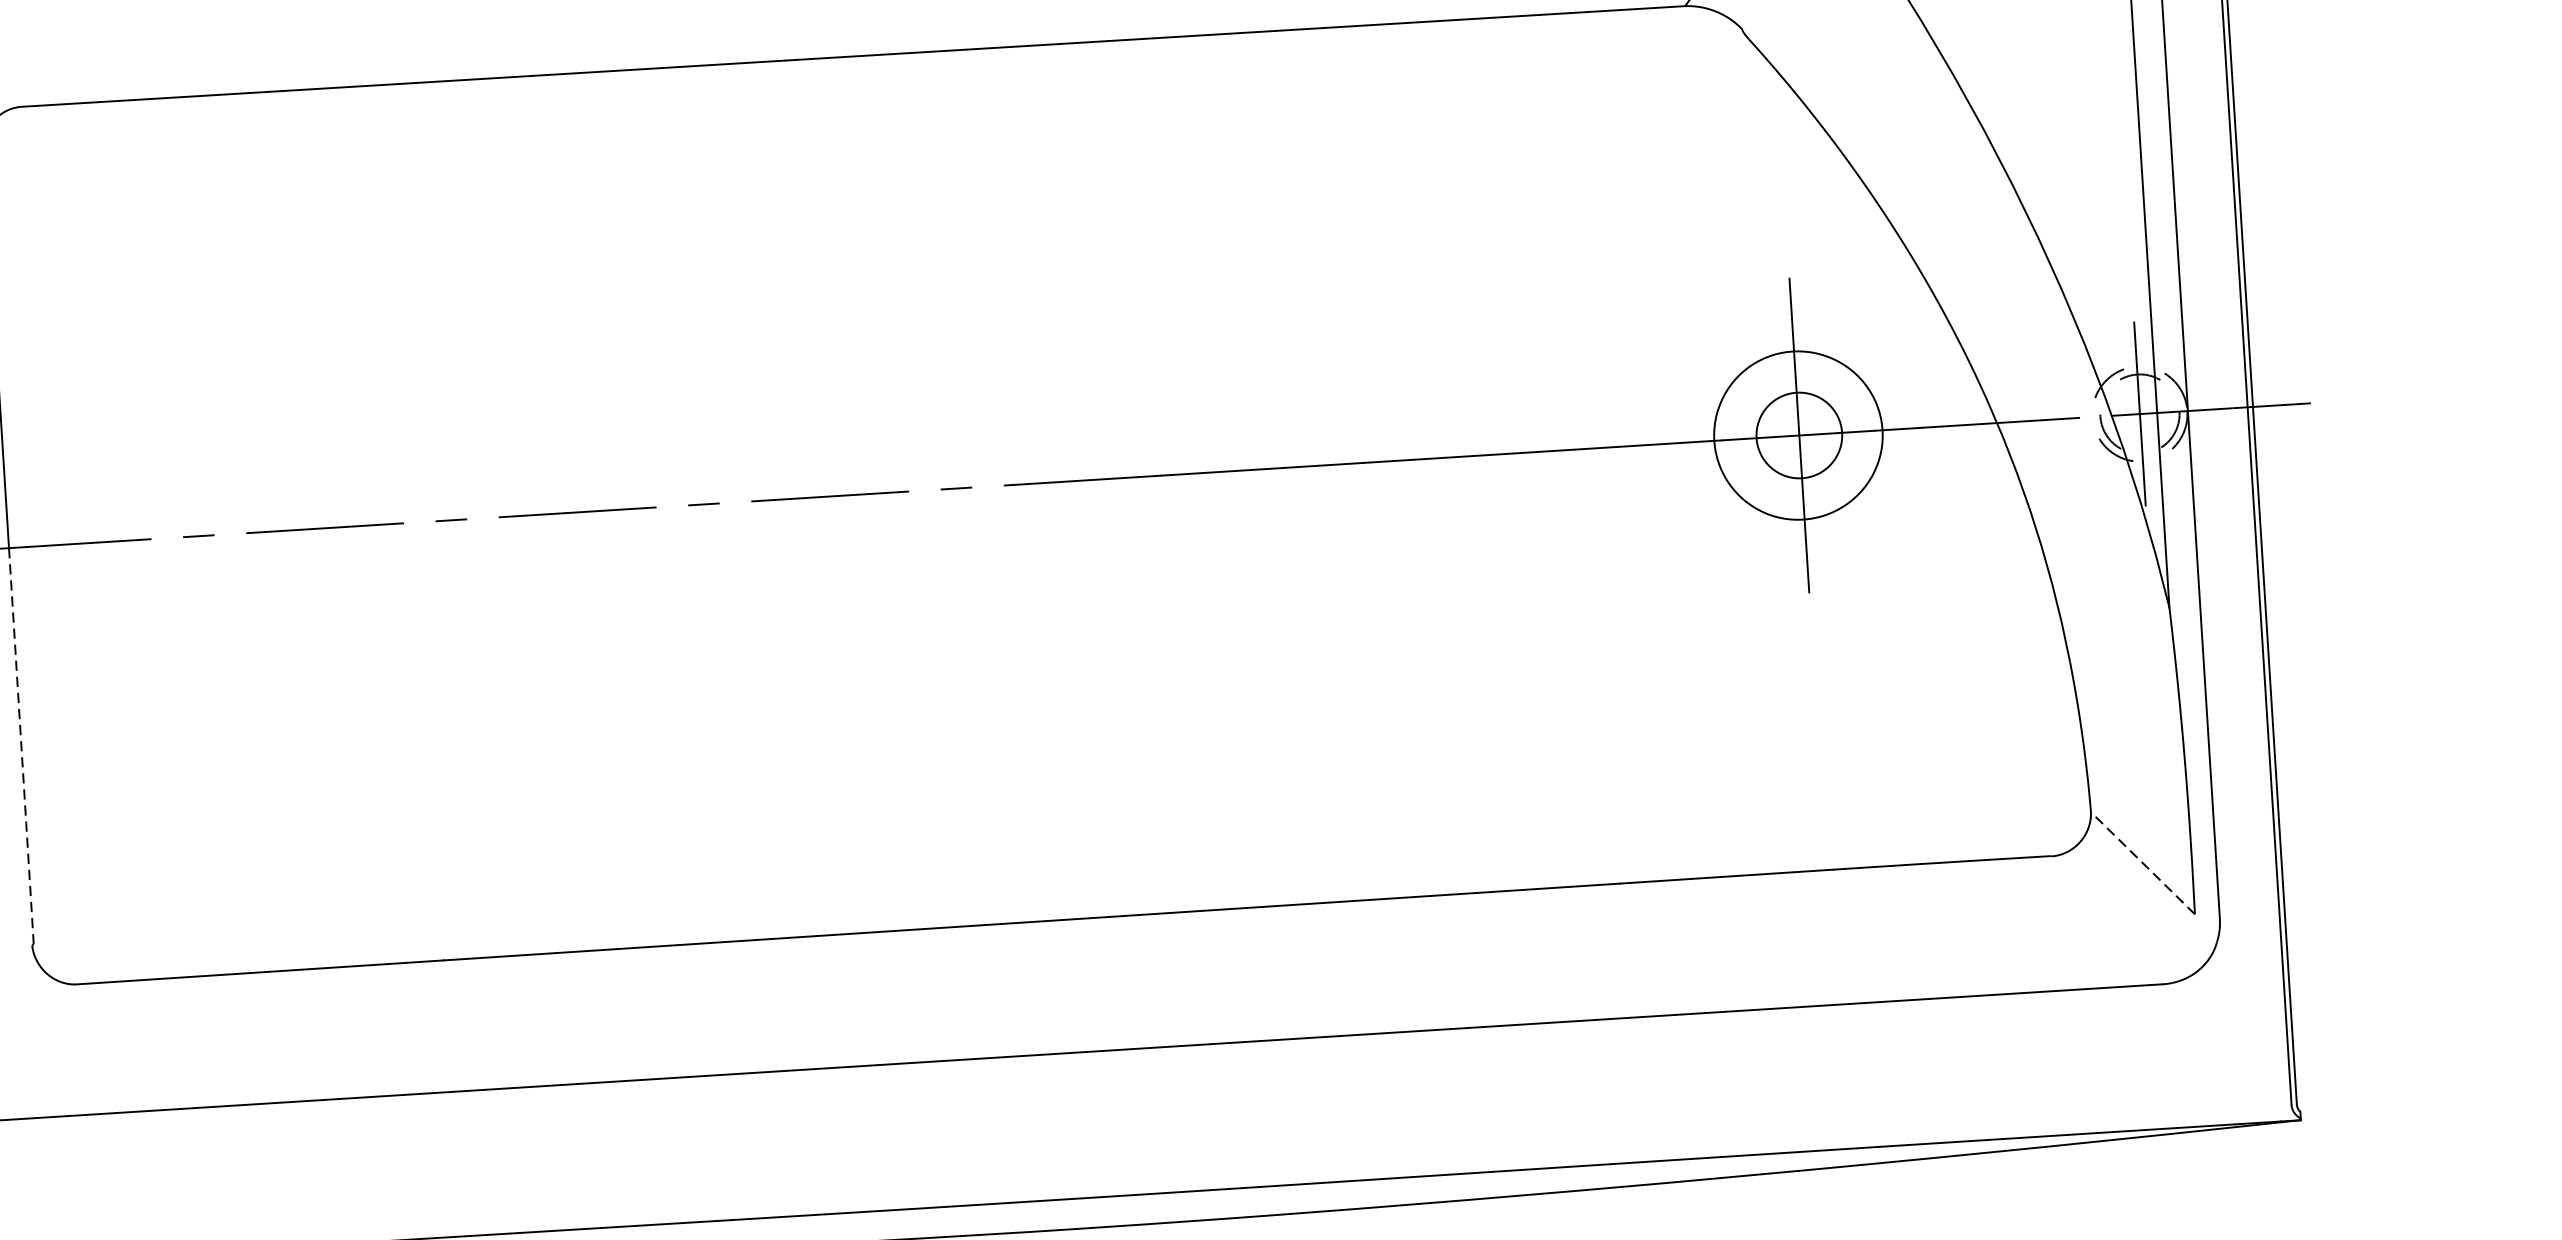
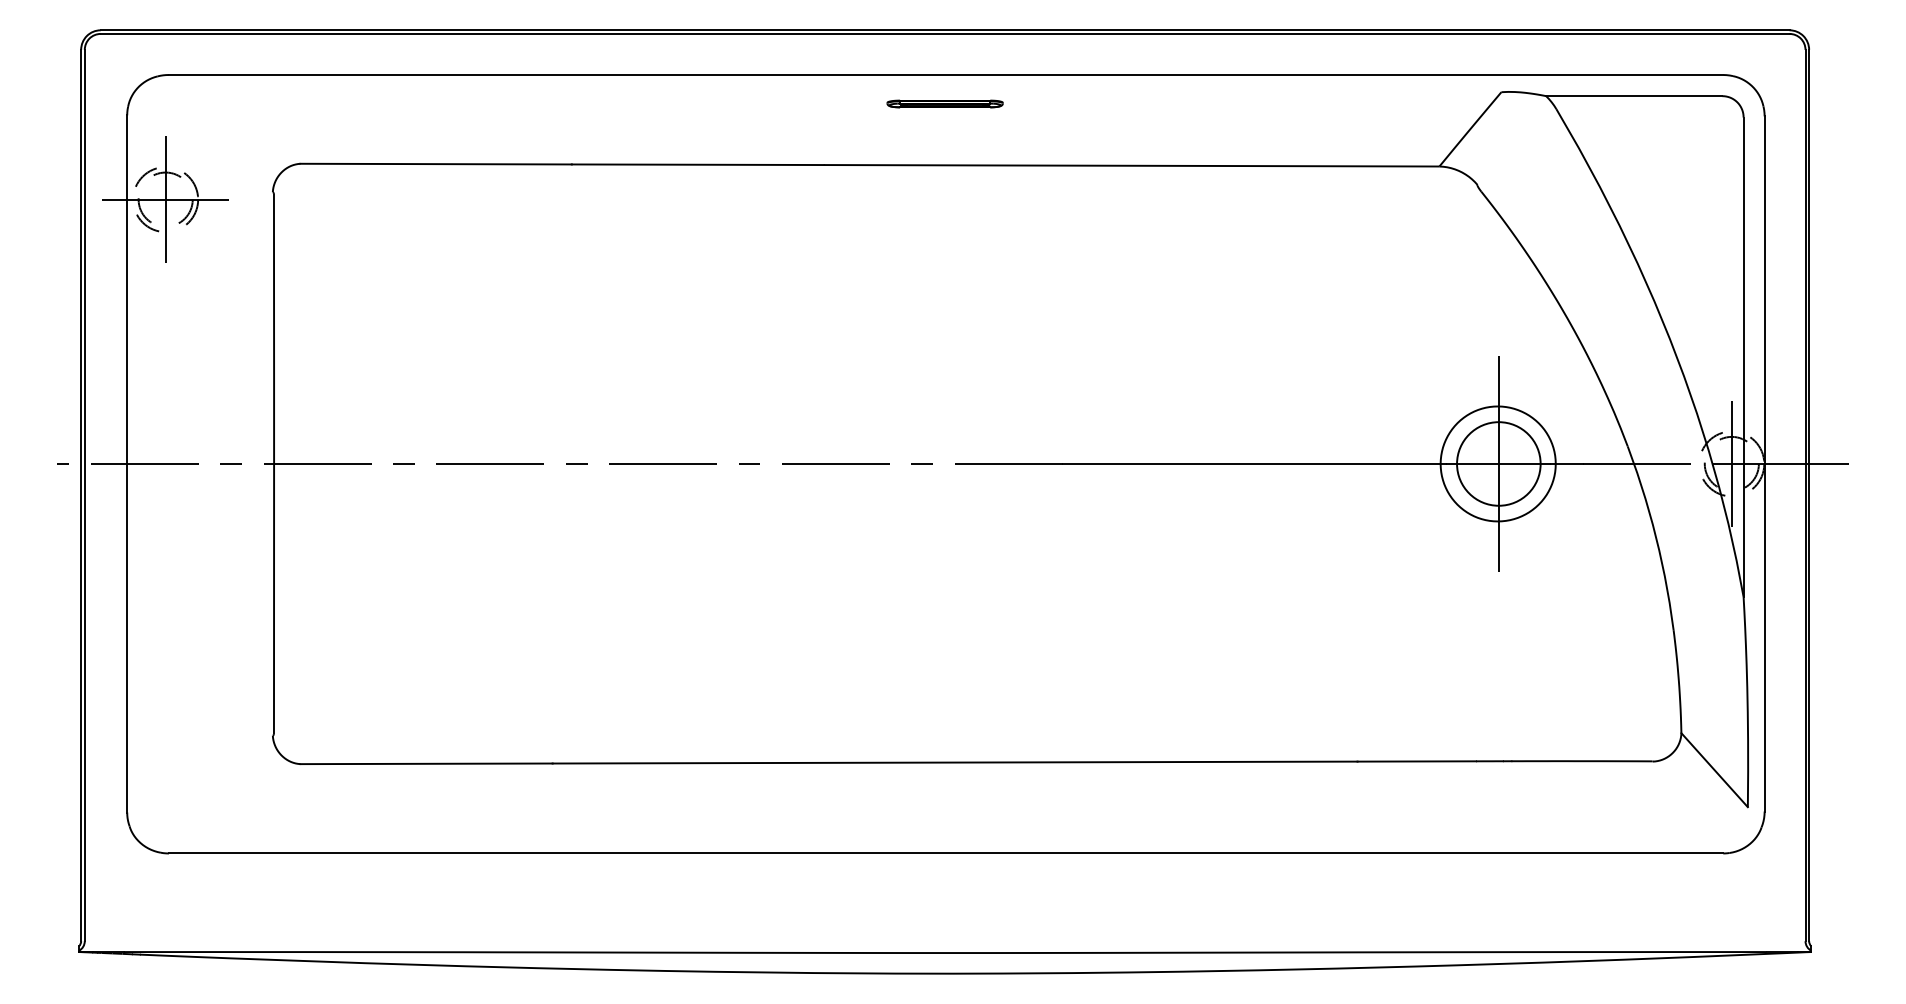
circle: (1798, 434) -> (1498, 463), size x1.43
line: (22, 746) -> (274, 599), dashed -> solid
line: (2142, 863) -> (1714, 770), dashed -> solid

